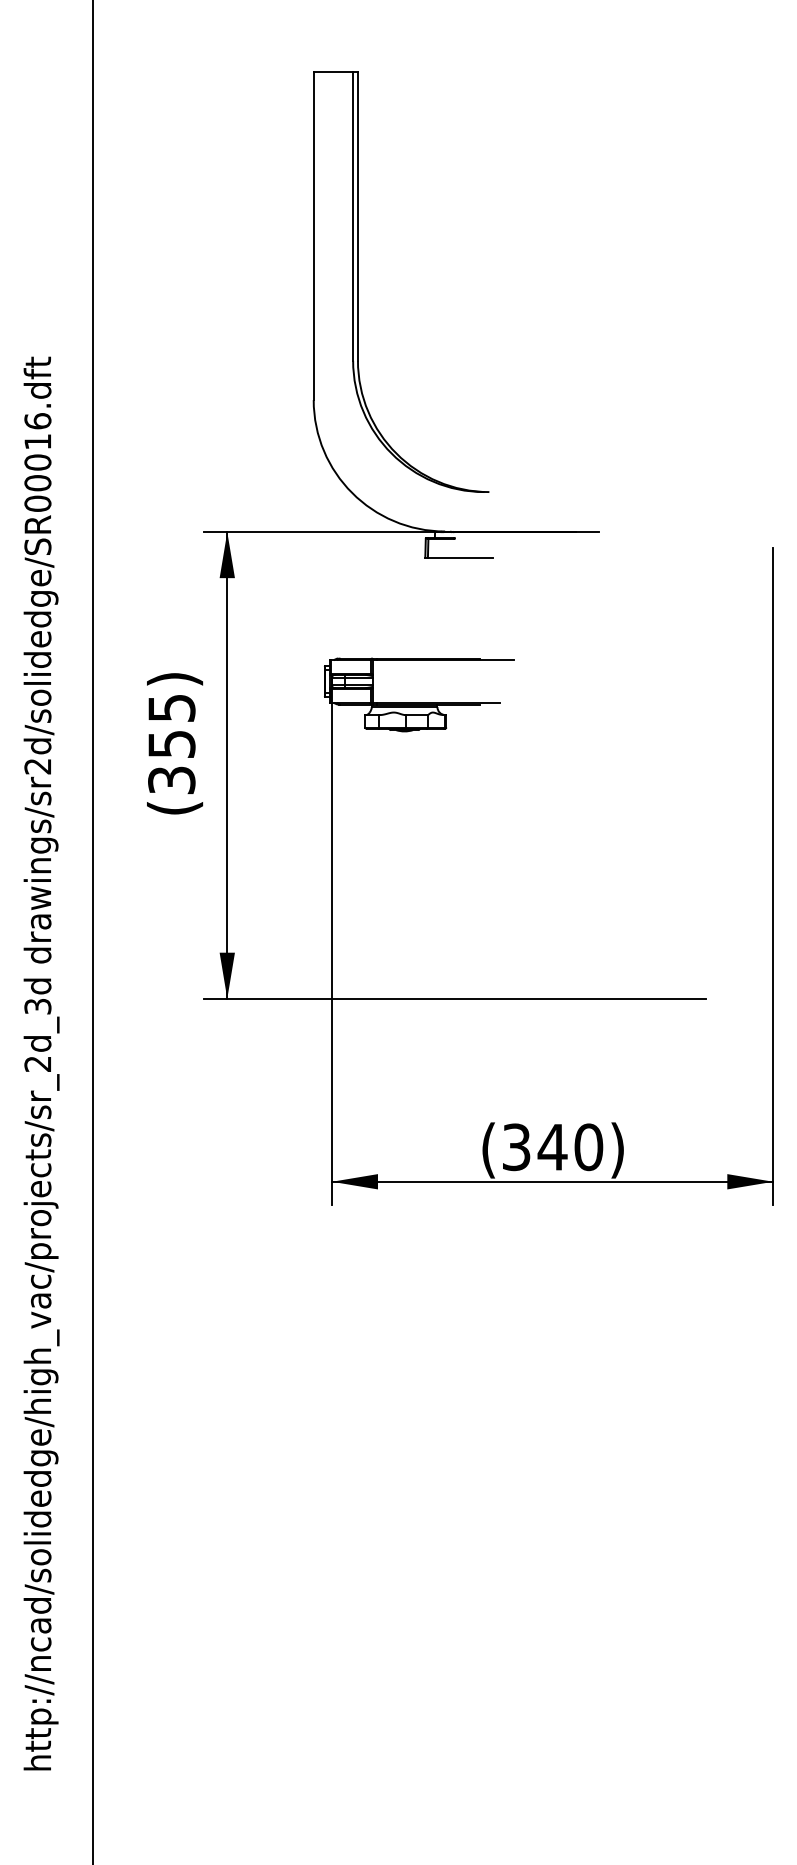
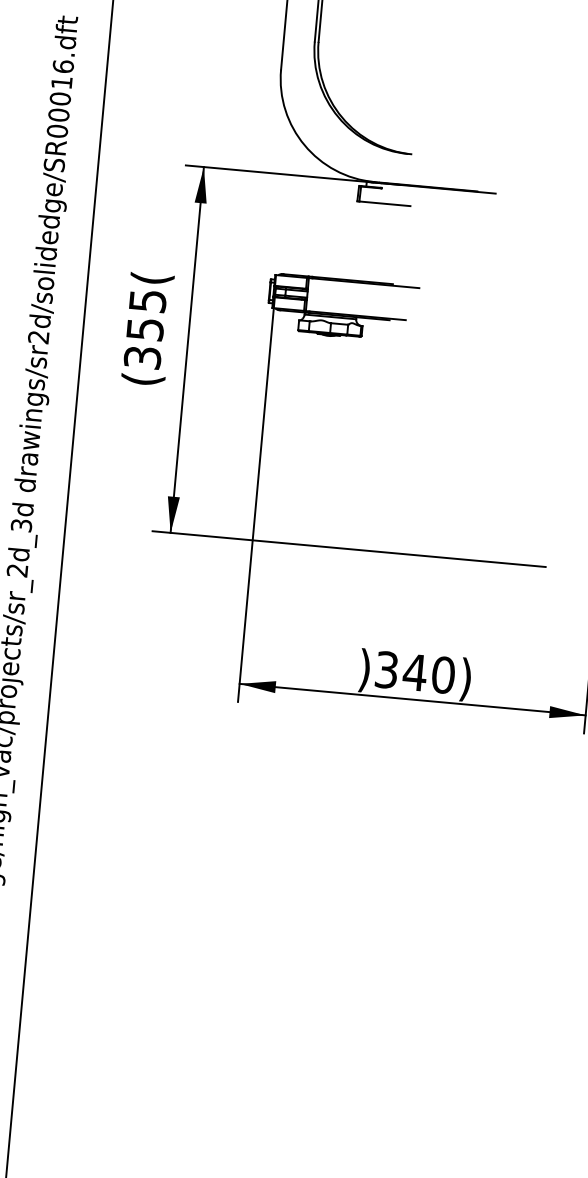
text: (175, 679) -> (152, 278), ) -> (
text: (488, 1150) -> (364, 670), ( -> )

